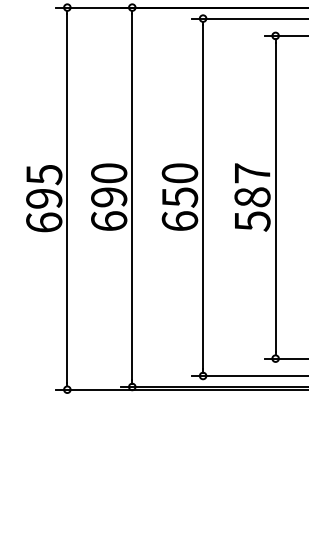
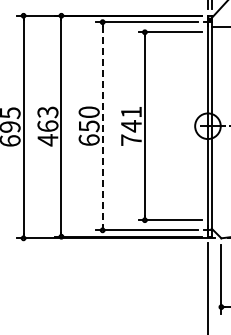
text: (108, 197) -> (47, 126), 690 -> 463
line: (202, 197) -> (102, 126), solid -> dashed
text: (252, 197) -> (131, 126), 587 -> 741

